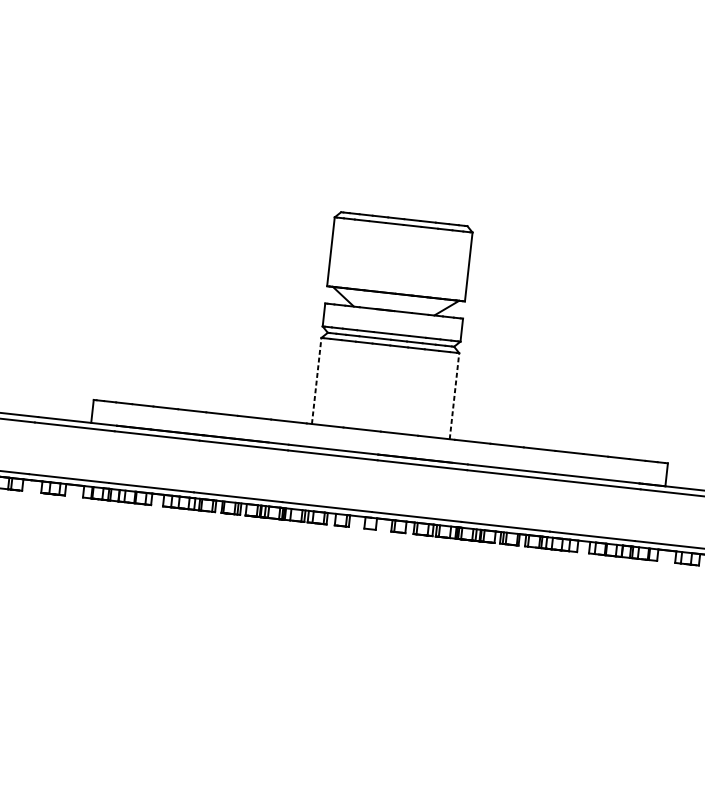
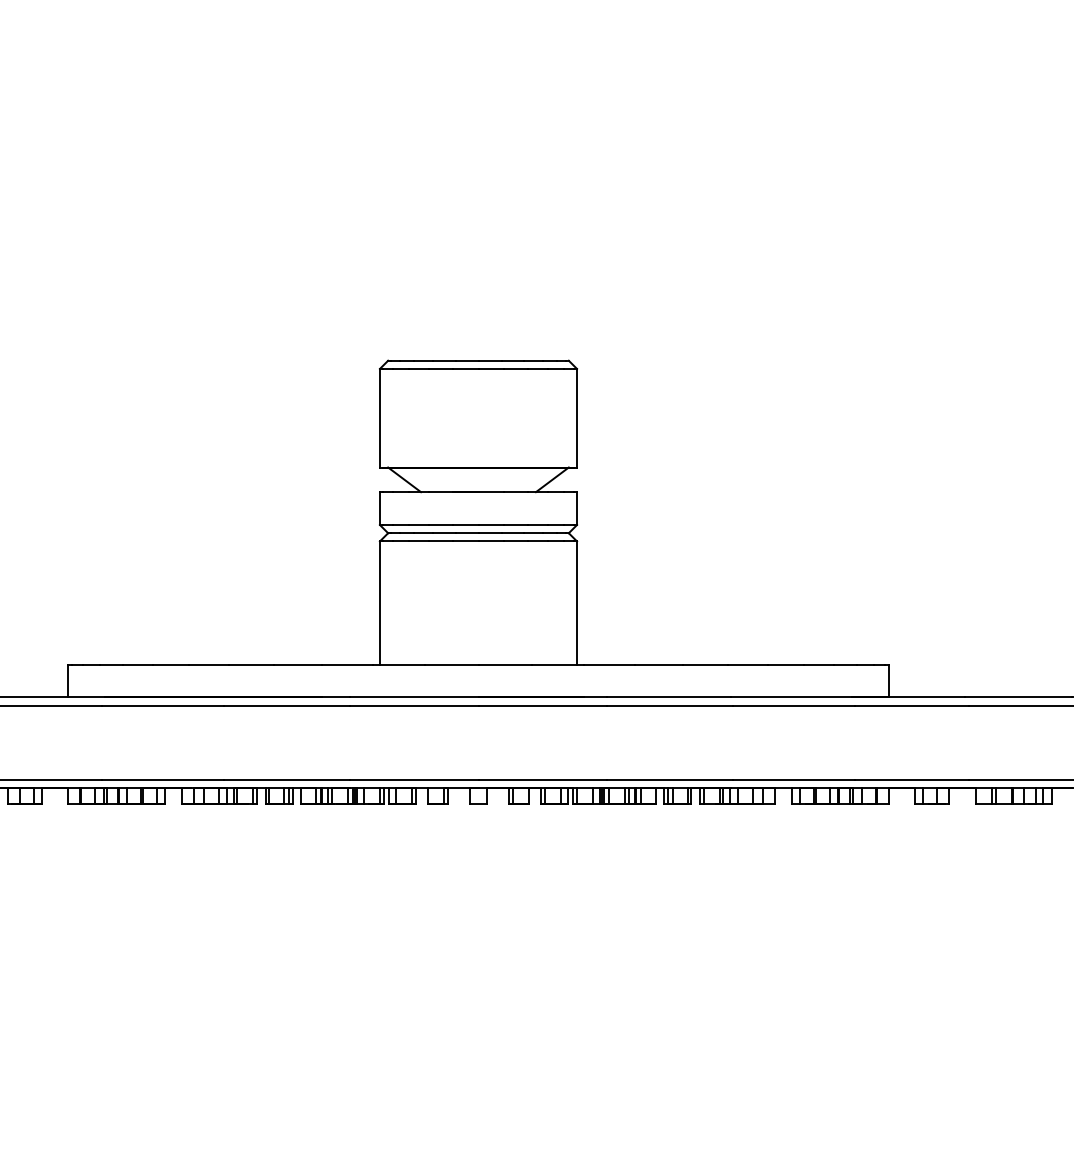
line: (316, 381) -> (379, 603), dashed -> solid
line: (454, 396) -> (577, 603), dashed -> solid

